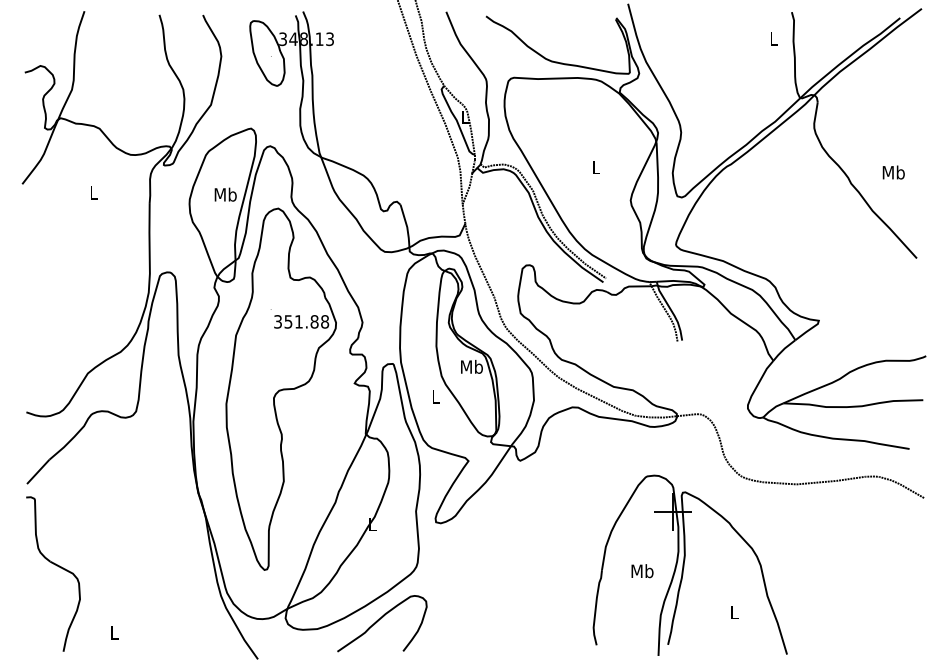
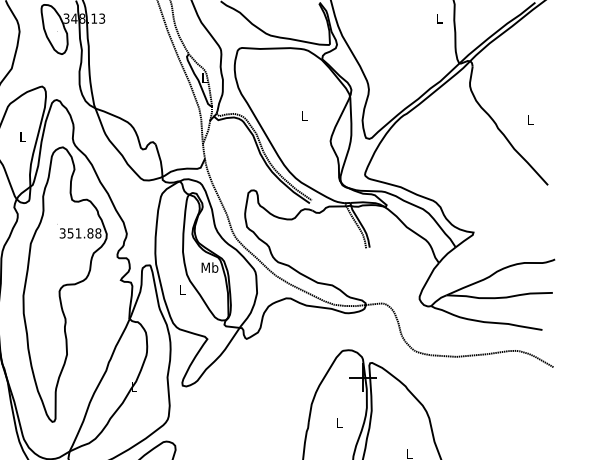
text: (893, 172) -> (530, 119), Mb -> L
text: (225, 194) -> (22, 136), Mb -> L
text: (642, 571) -> (339, 423), Mb -> L

